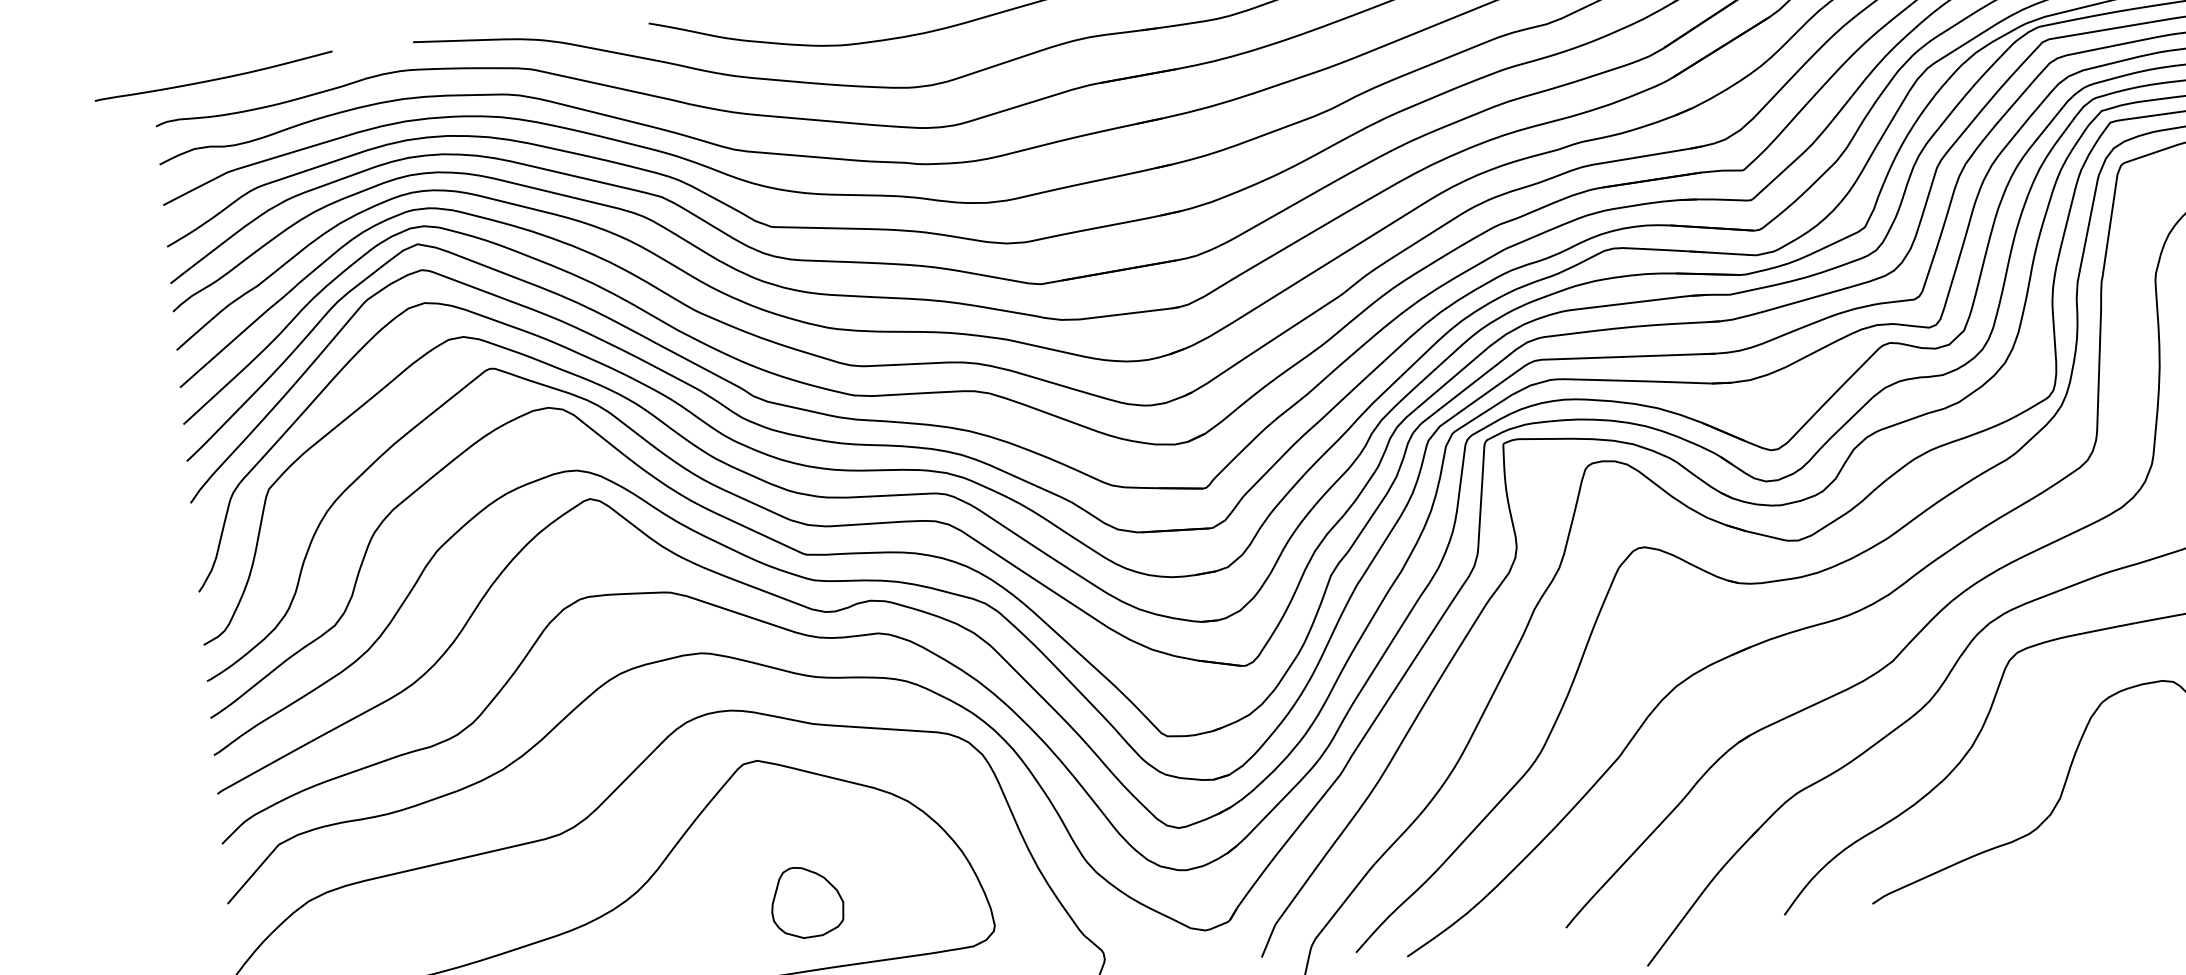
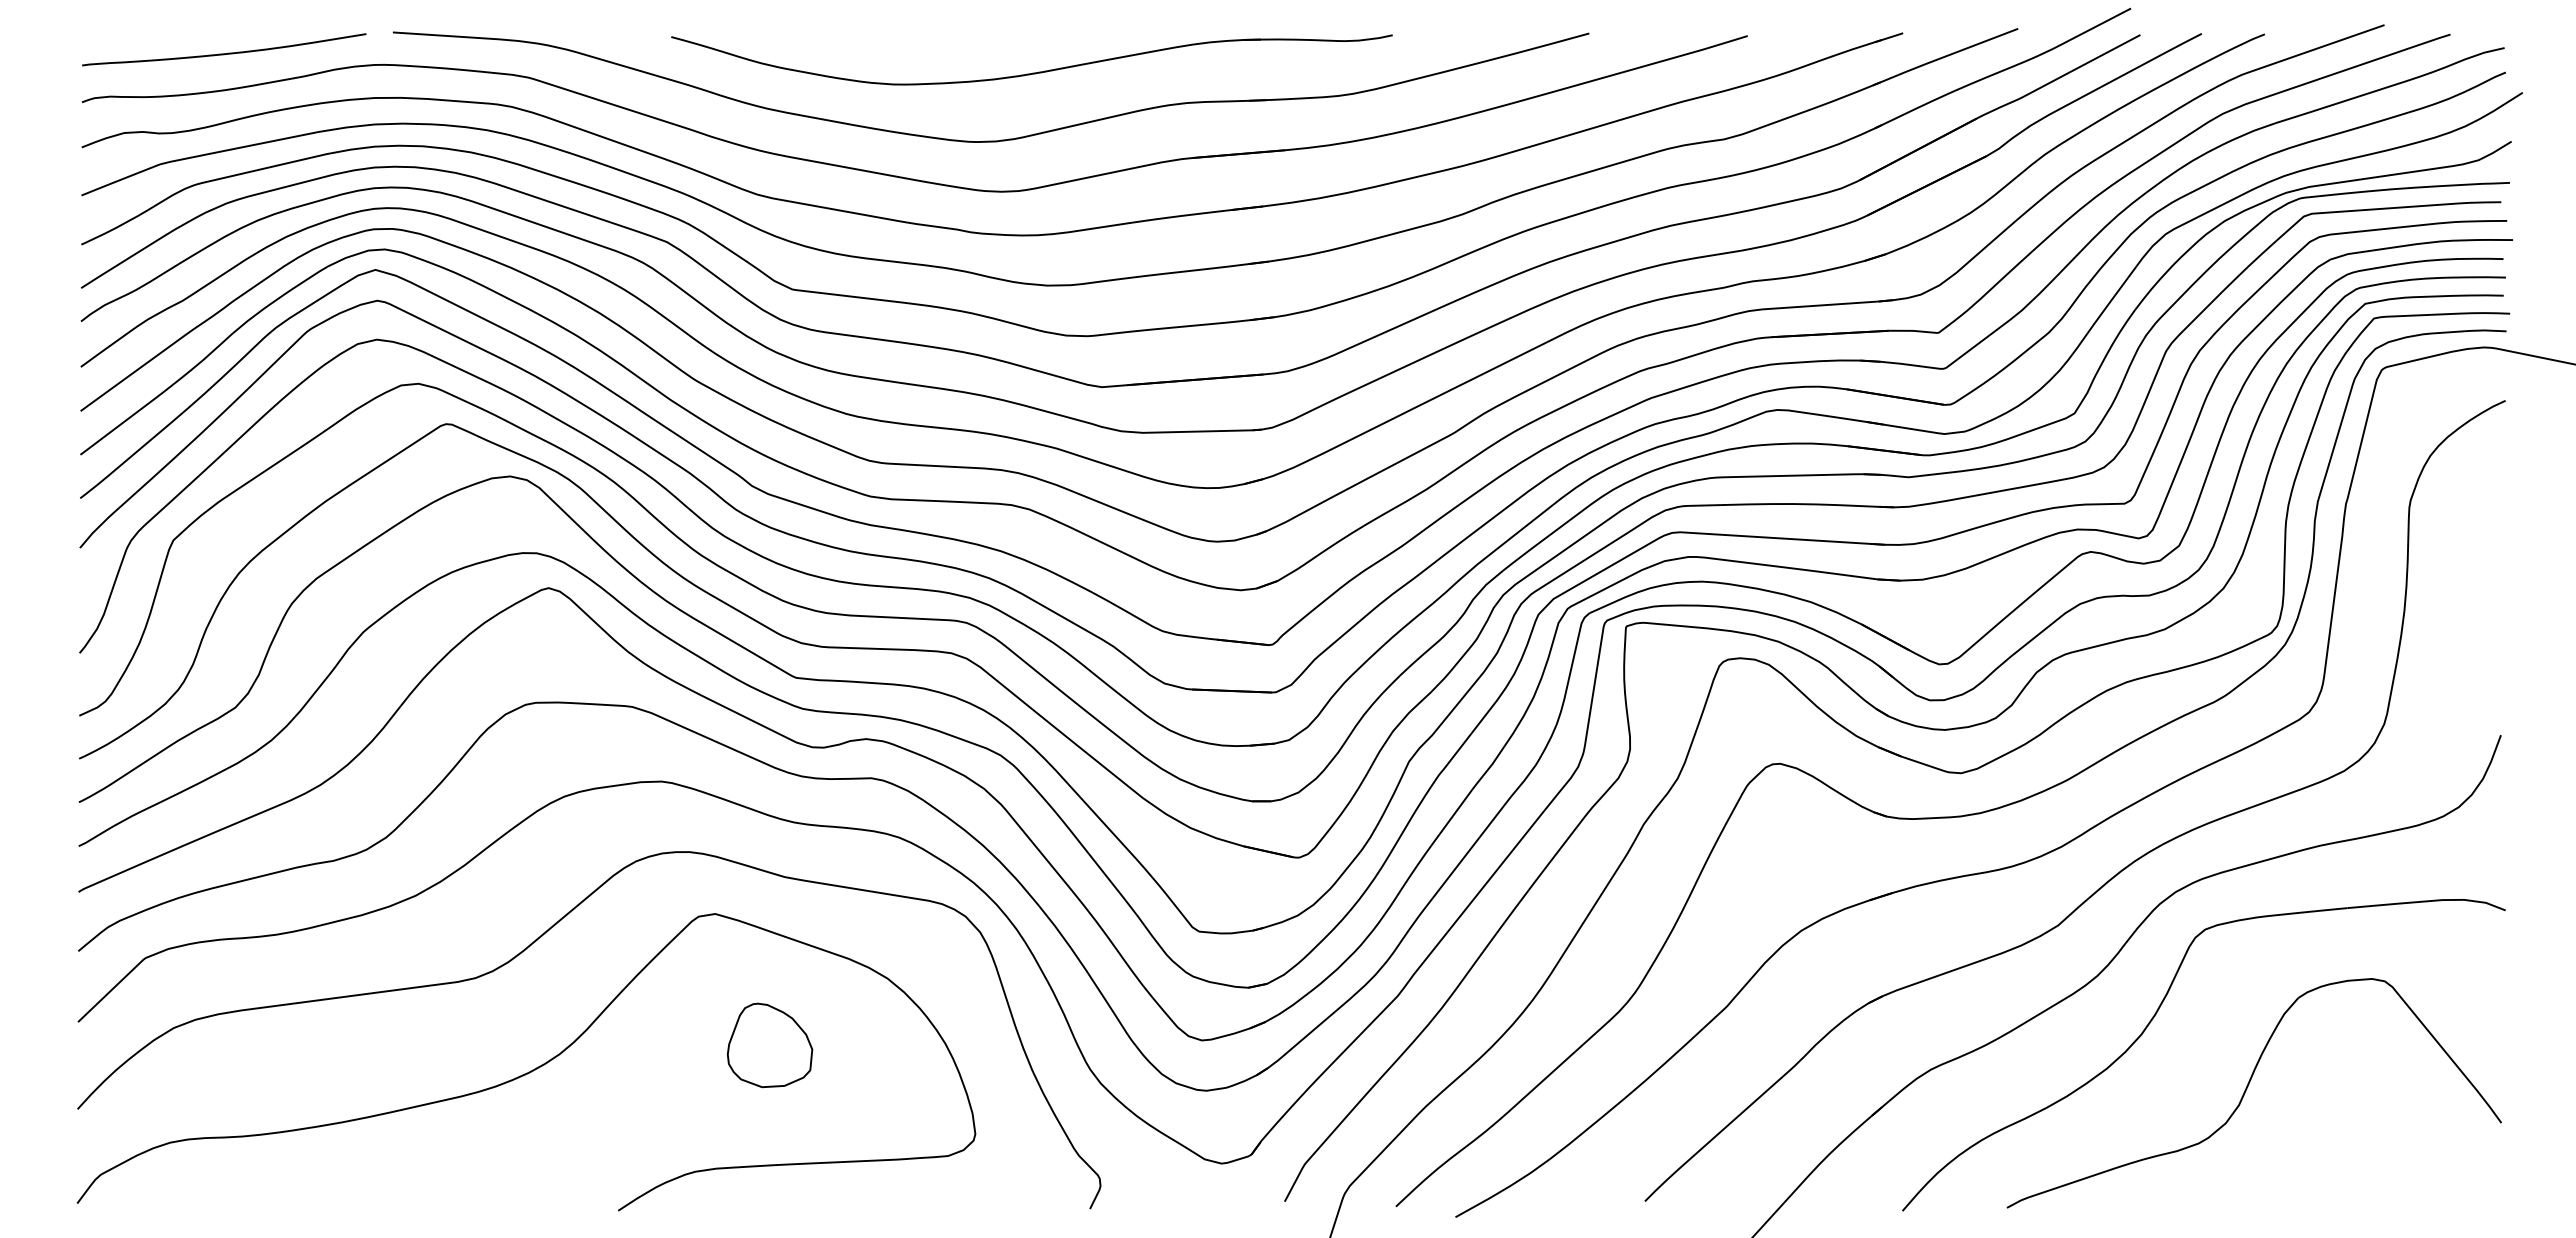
curve: (214, 79) -> (224, 53), moved
part: (806, 902) -> (769, 1045), moved

